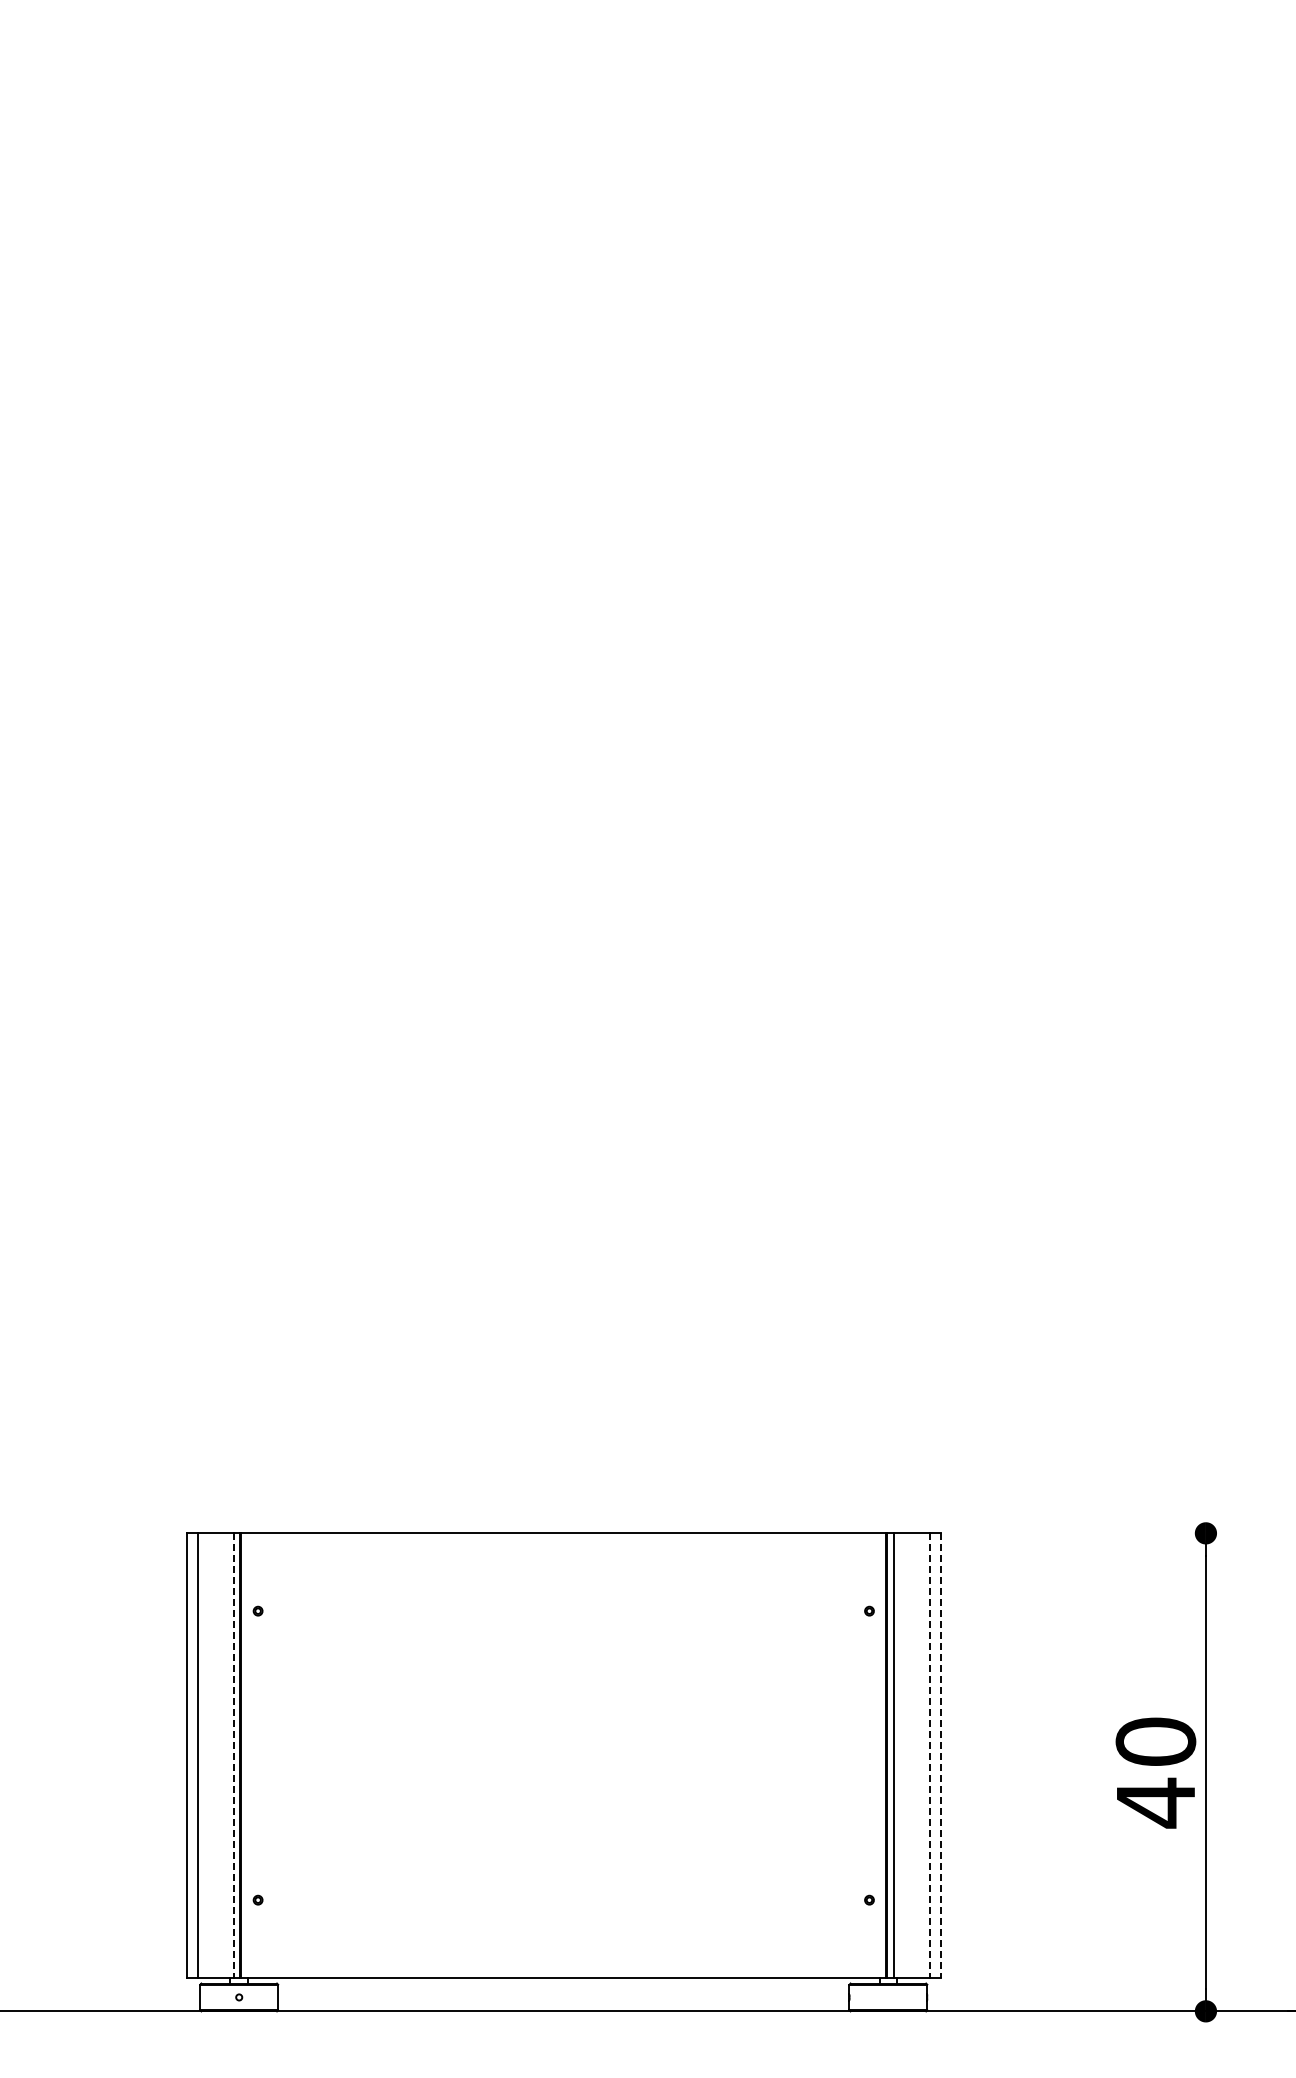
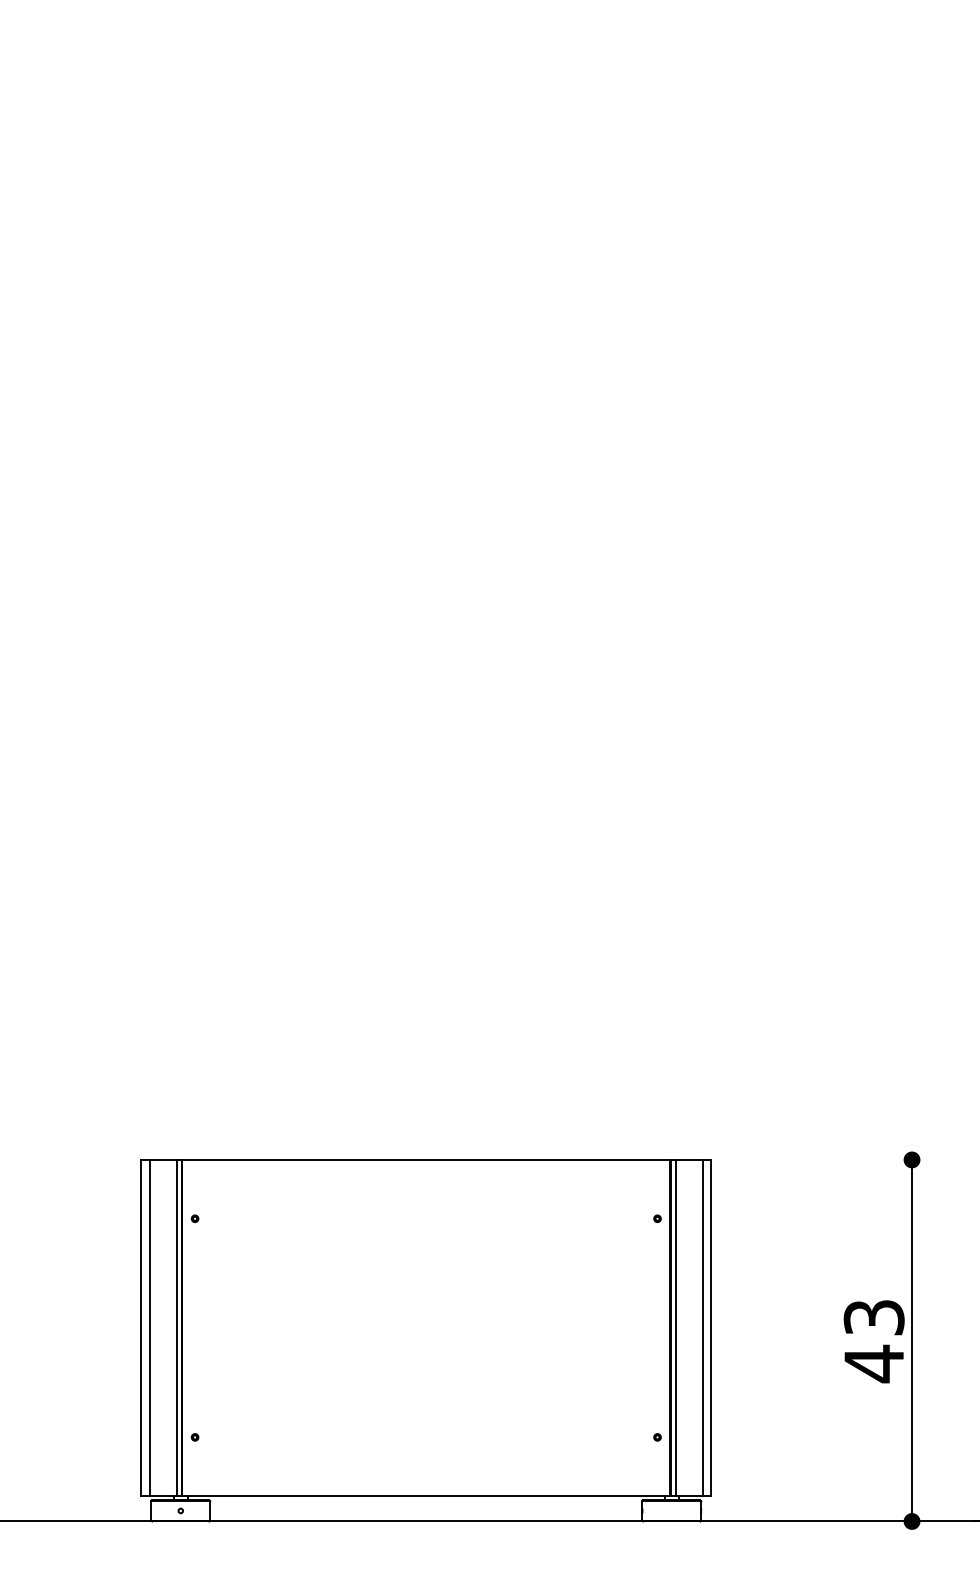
text: (1155, 1741) -> (873, 1317), 40 -> 43
line: (233, 1756) -> (176, 1328), dashed -> solid
line: (929, 1756) -> (702, 1328), dashed -> solid
line: (940, 1756) -> (711, 1328), dashed -> solid

